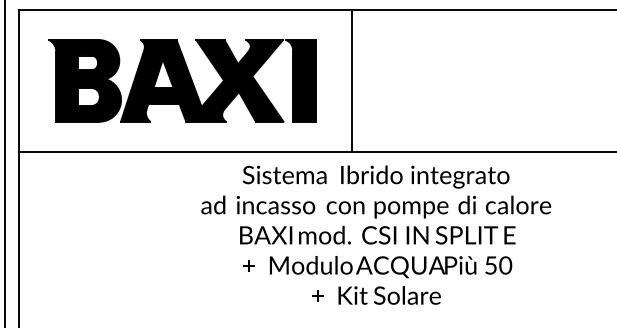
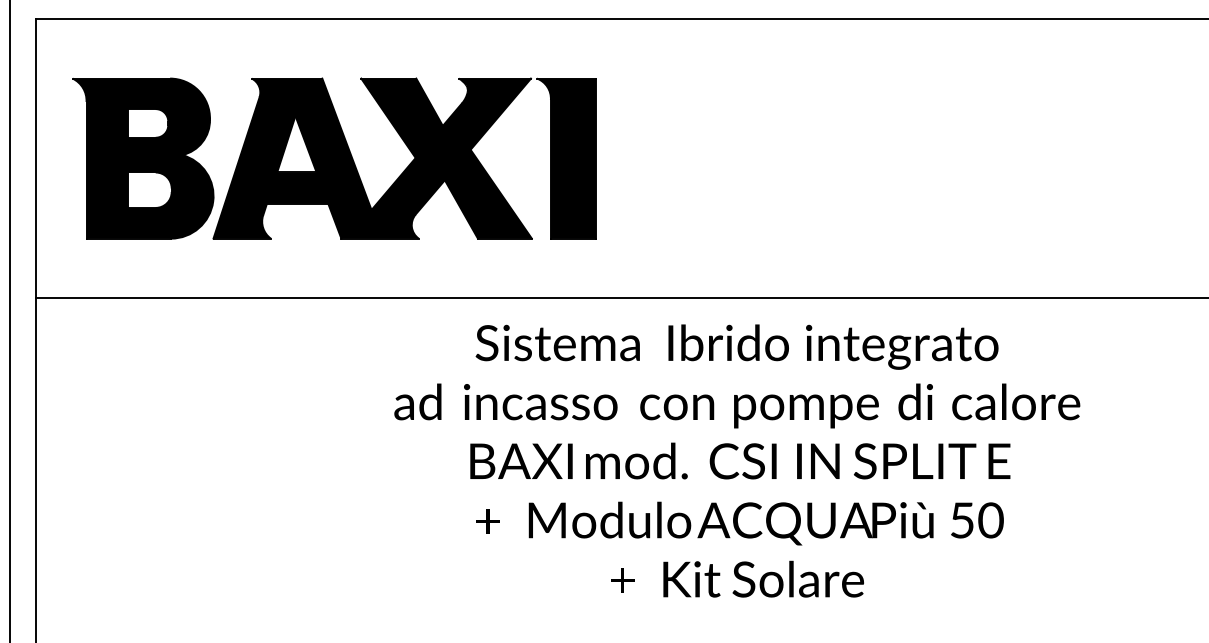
part: (182, 80) -> (333, 157), moved
line: (351, 80) -> (688, 157), removed

